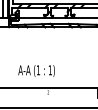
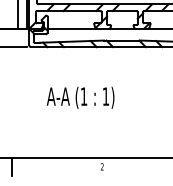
text: (36, 70) -> (80, 96), moved

